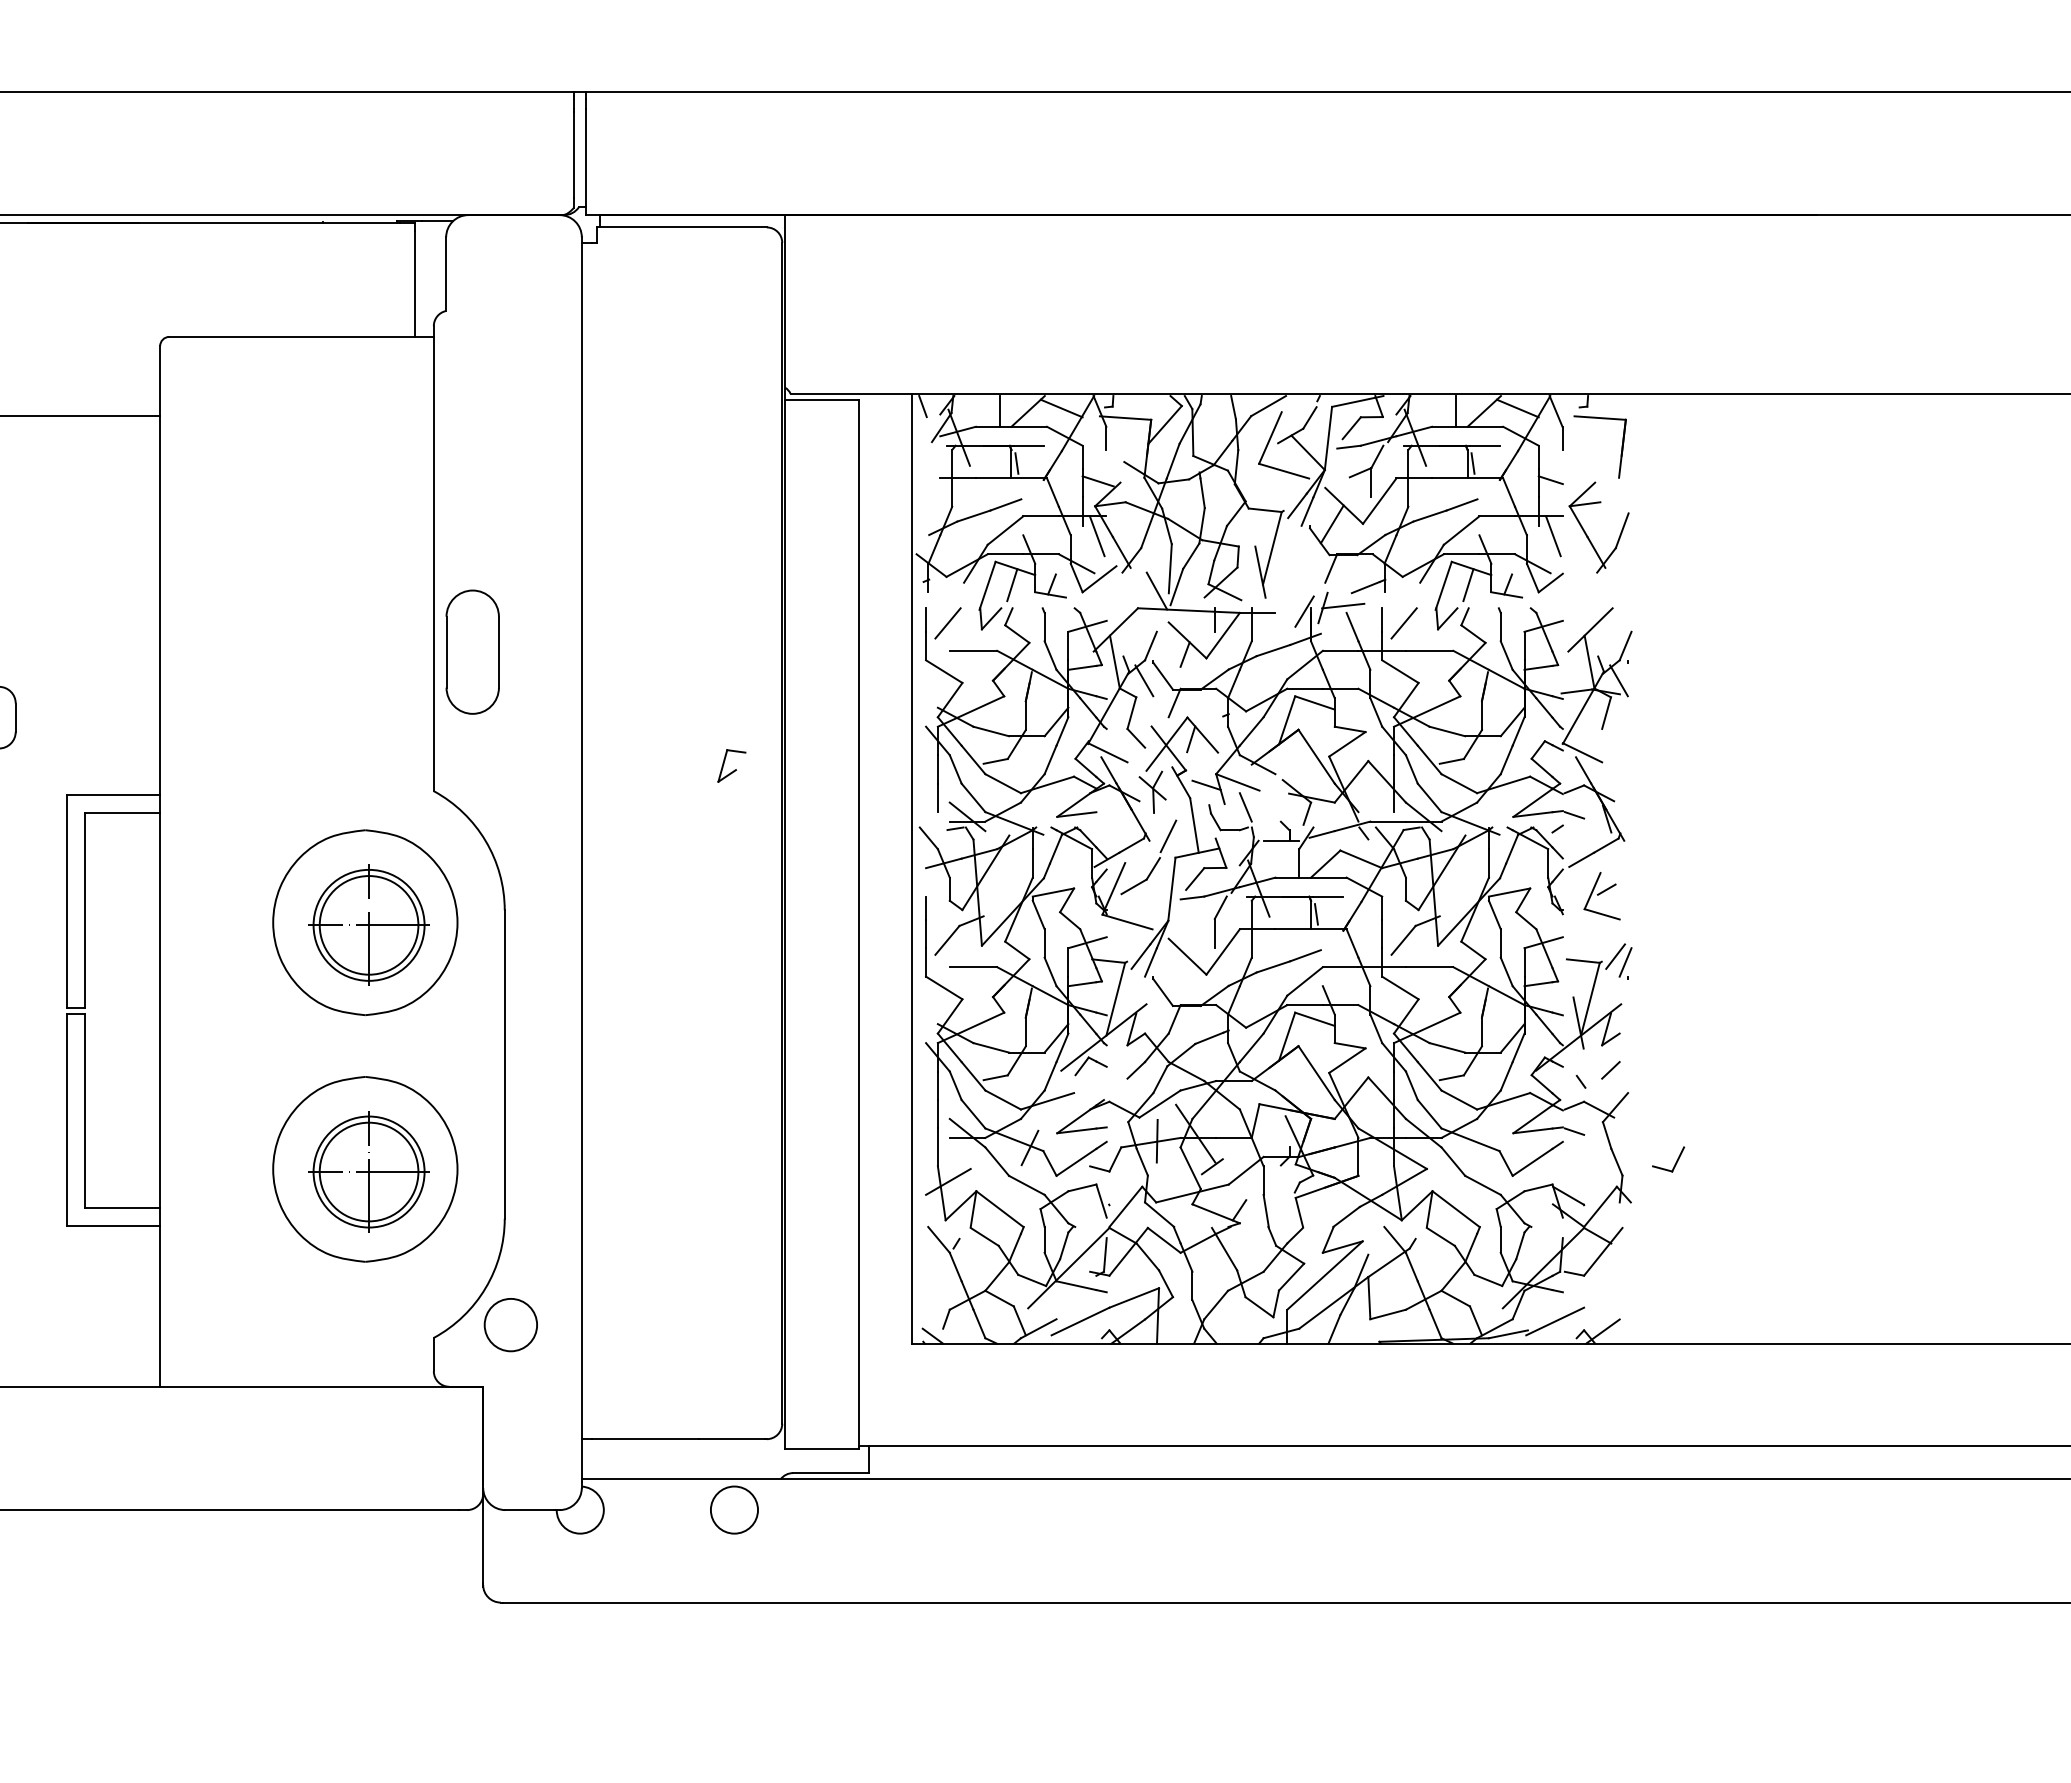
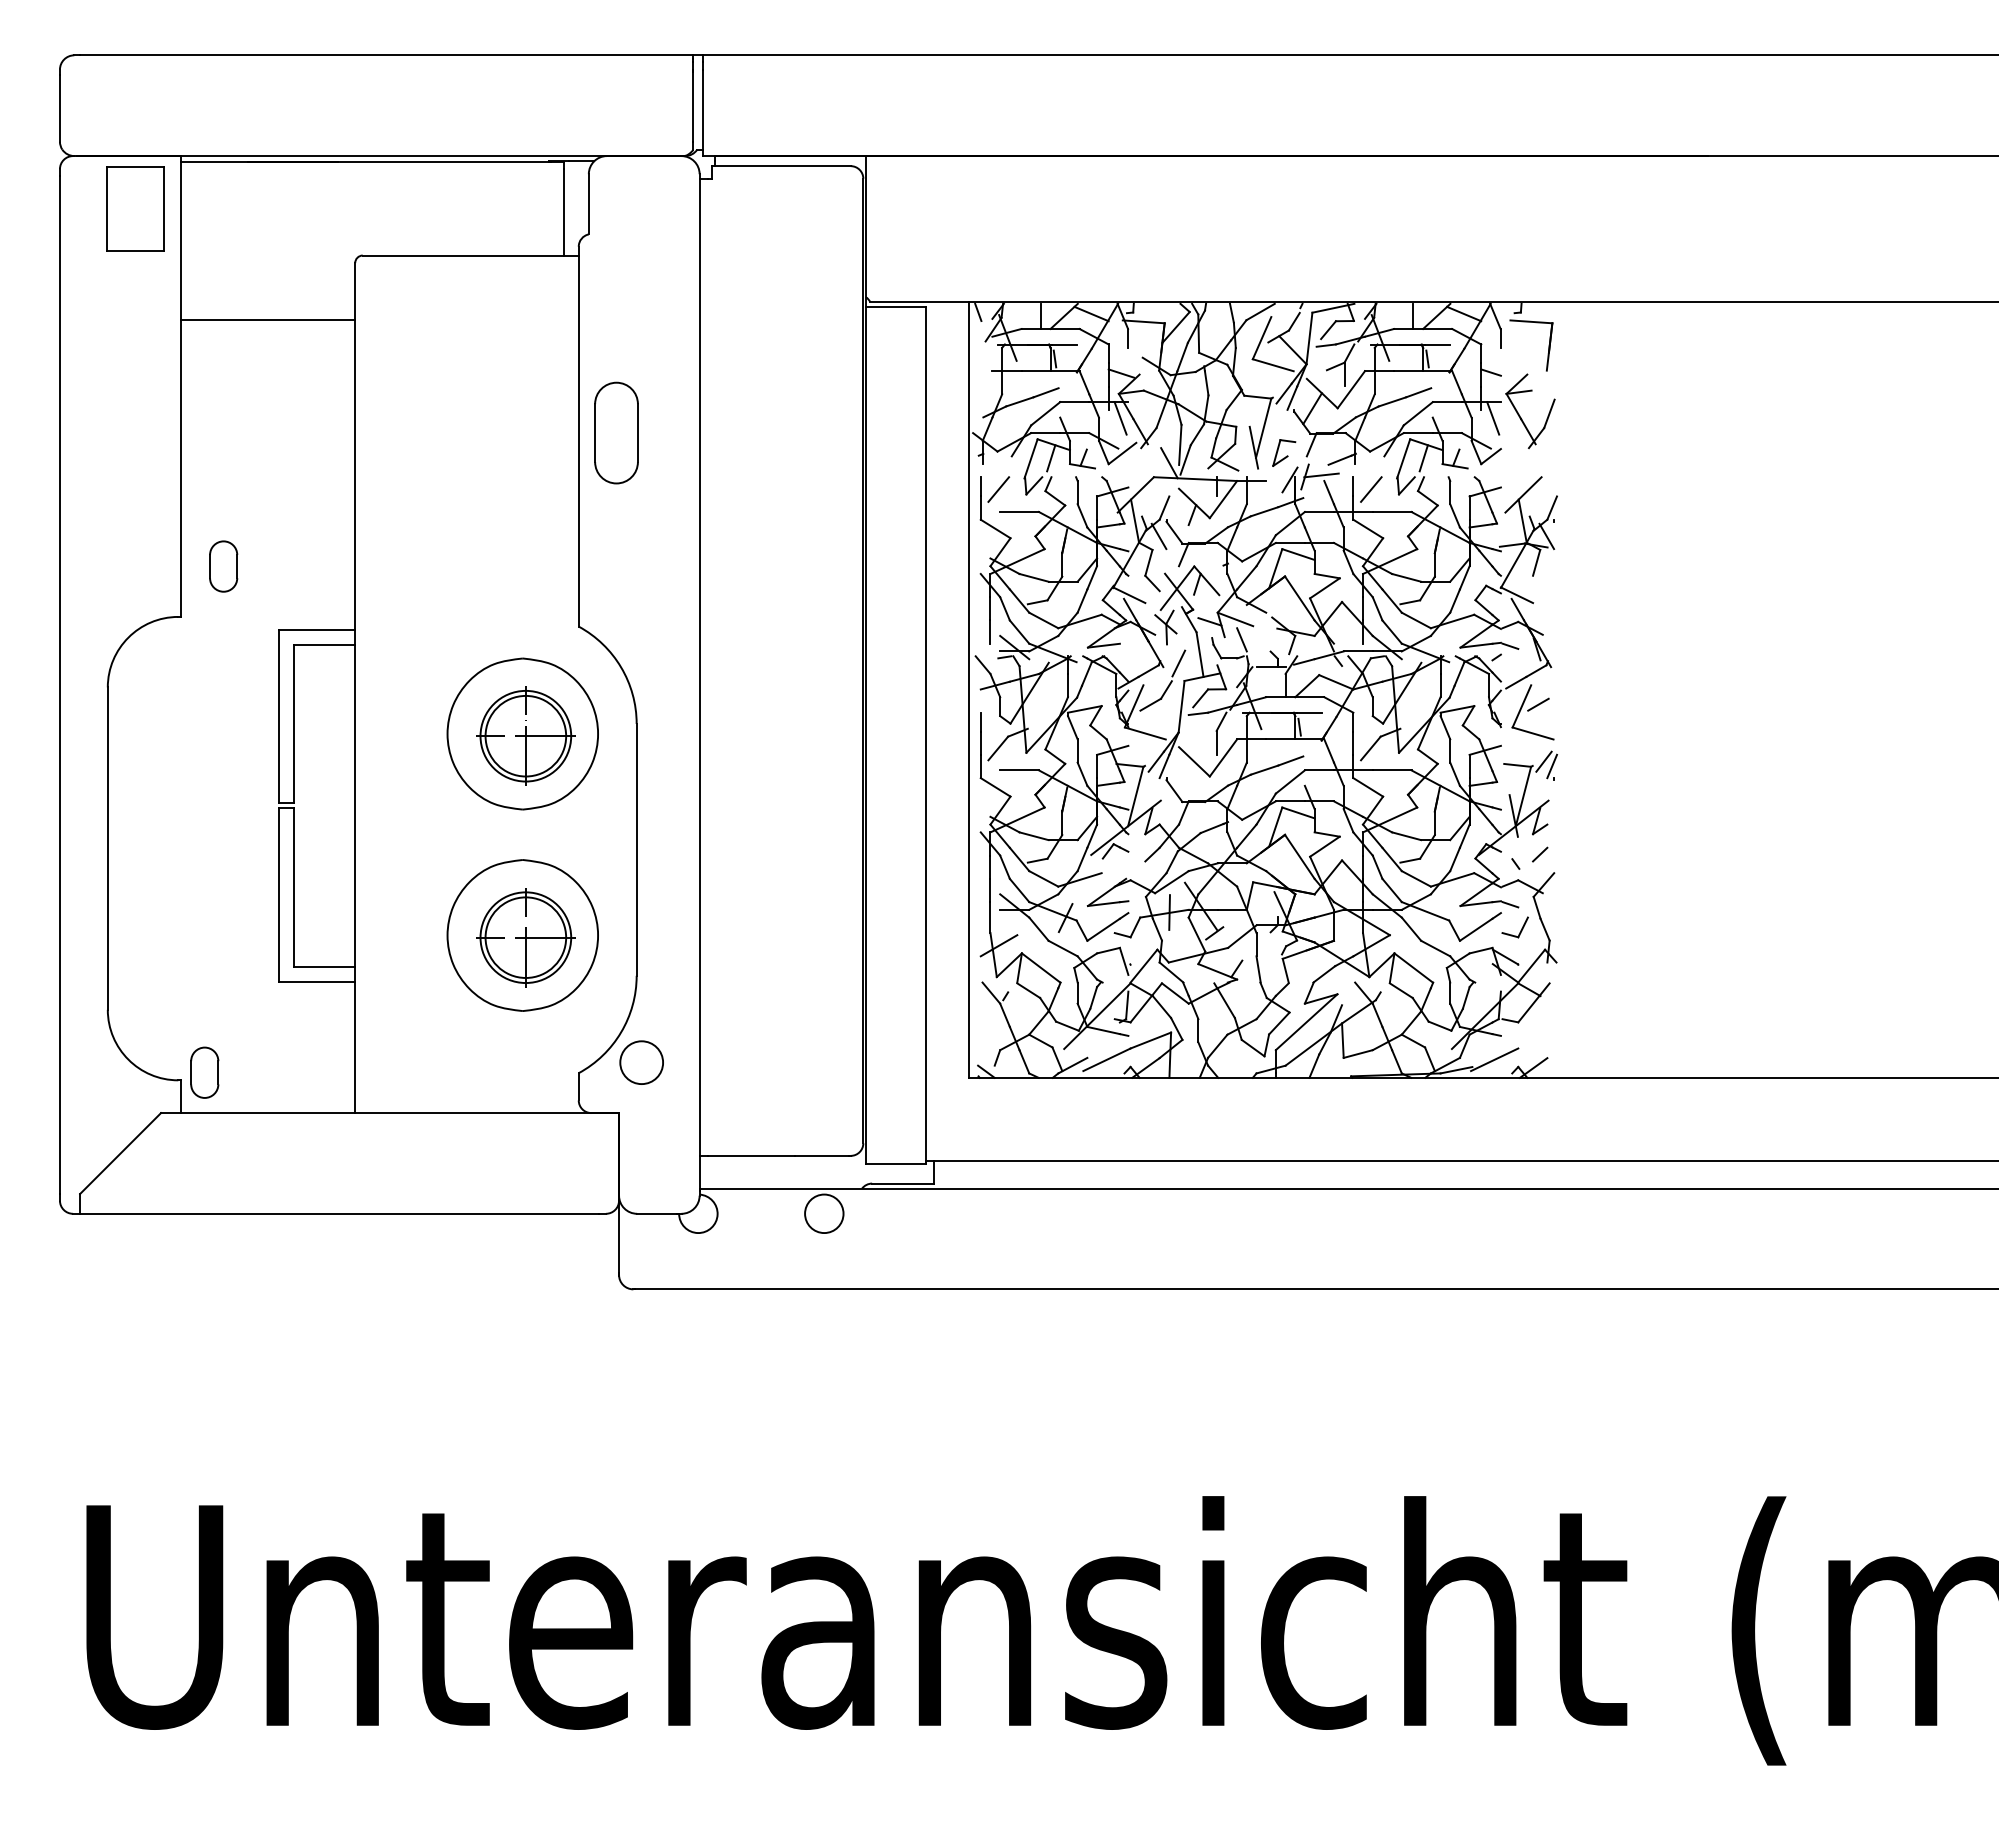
part: (472, 651) -> (616, 432), moved
part: (732, 765) -> (1284, 452), moved
part: (1601, 896) -> (1532, 712), size x1.43
part: (1674, 1163) -> (1520, 930), moved

